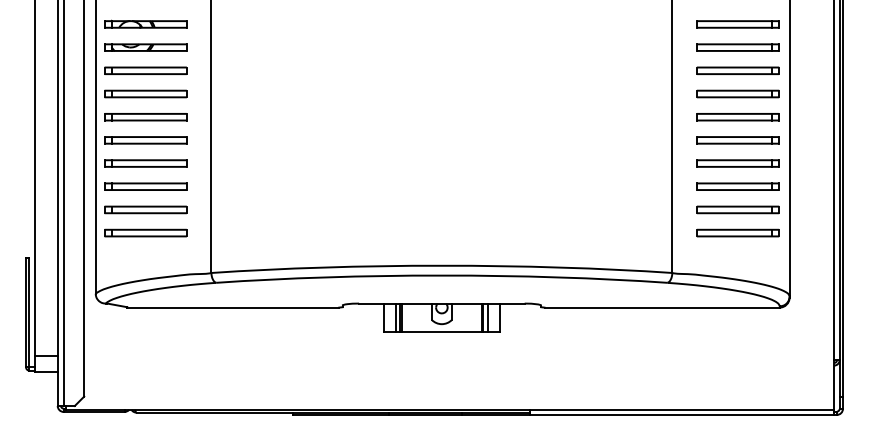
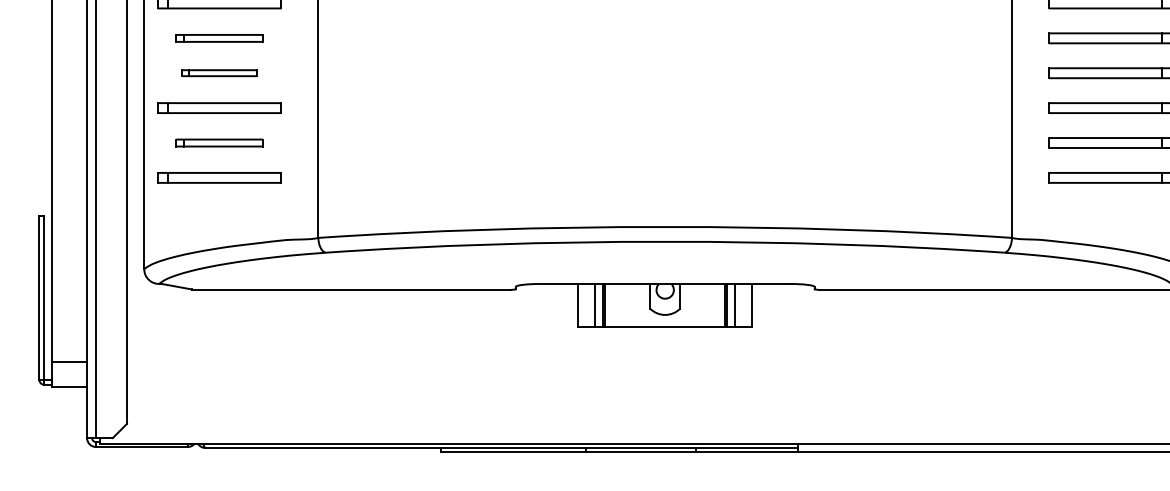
part: (145, 140) -> (219, 38), size x0.7
part: (145, 163) -> (219, 73), size x0.6
part: (145, 209) -> (219, 142), size x0.7

